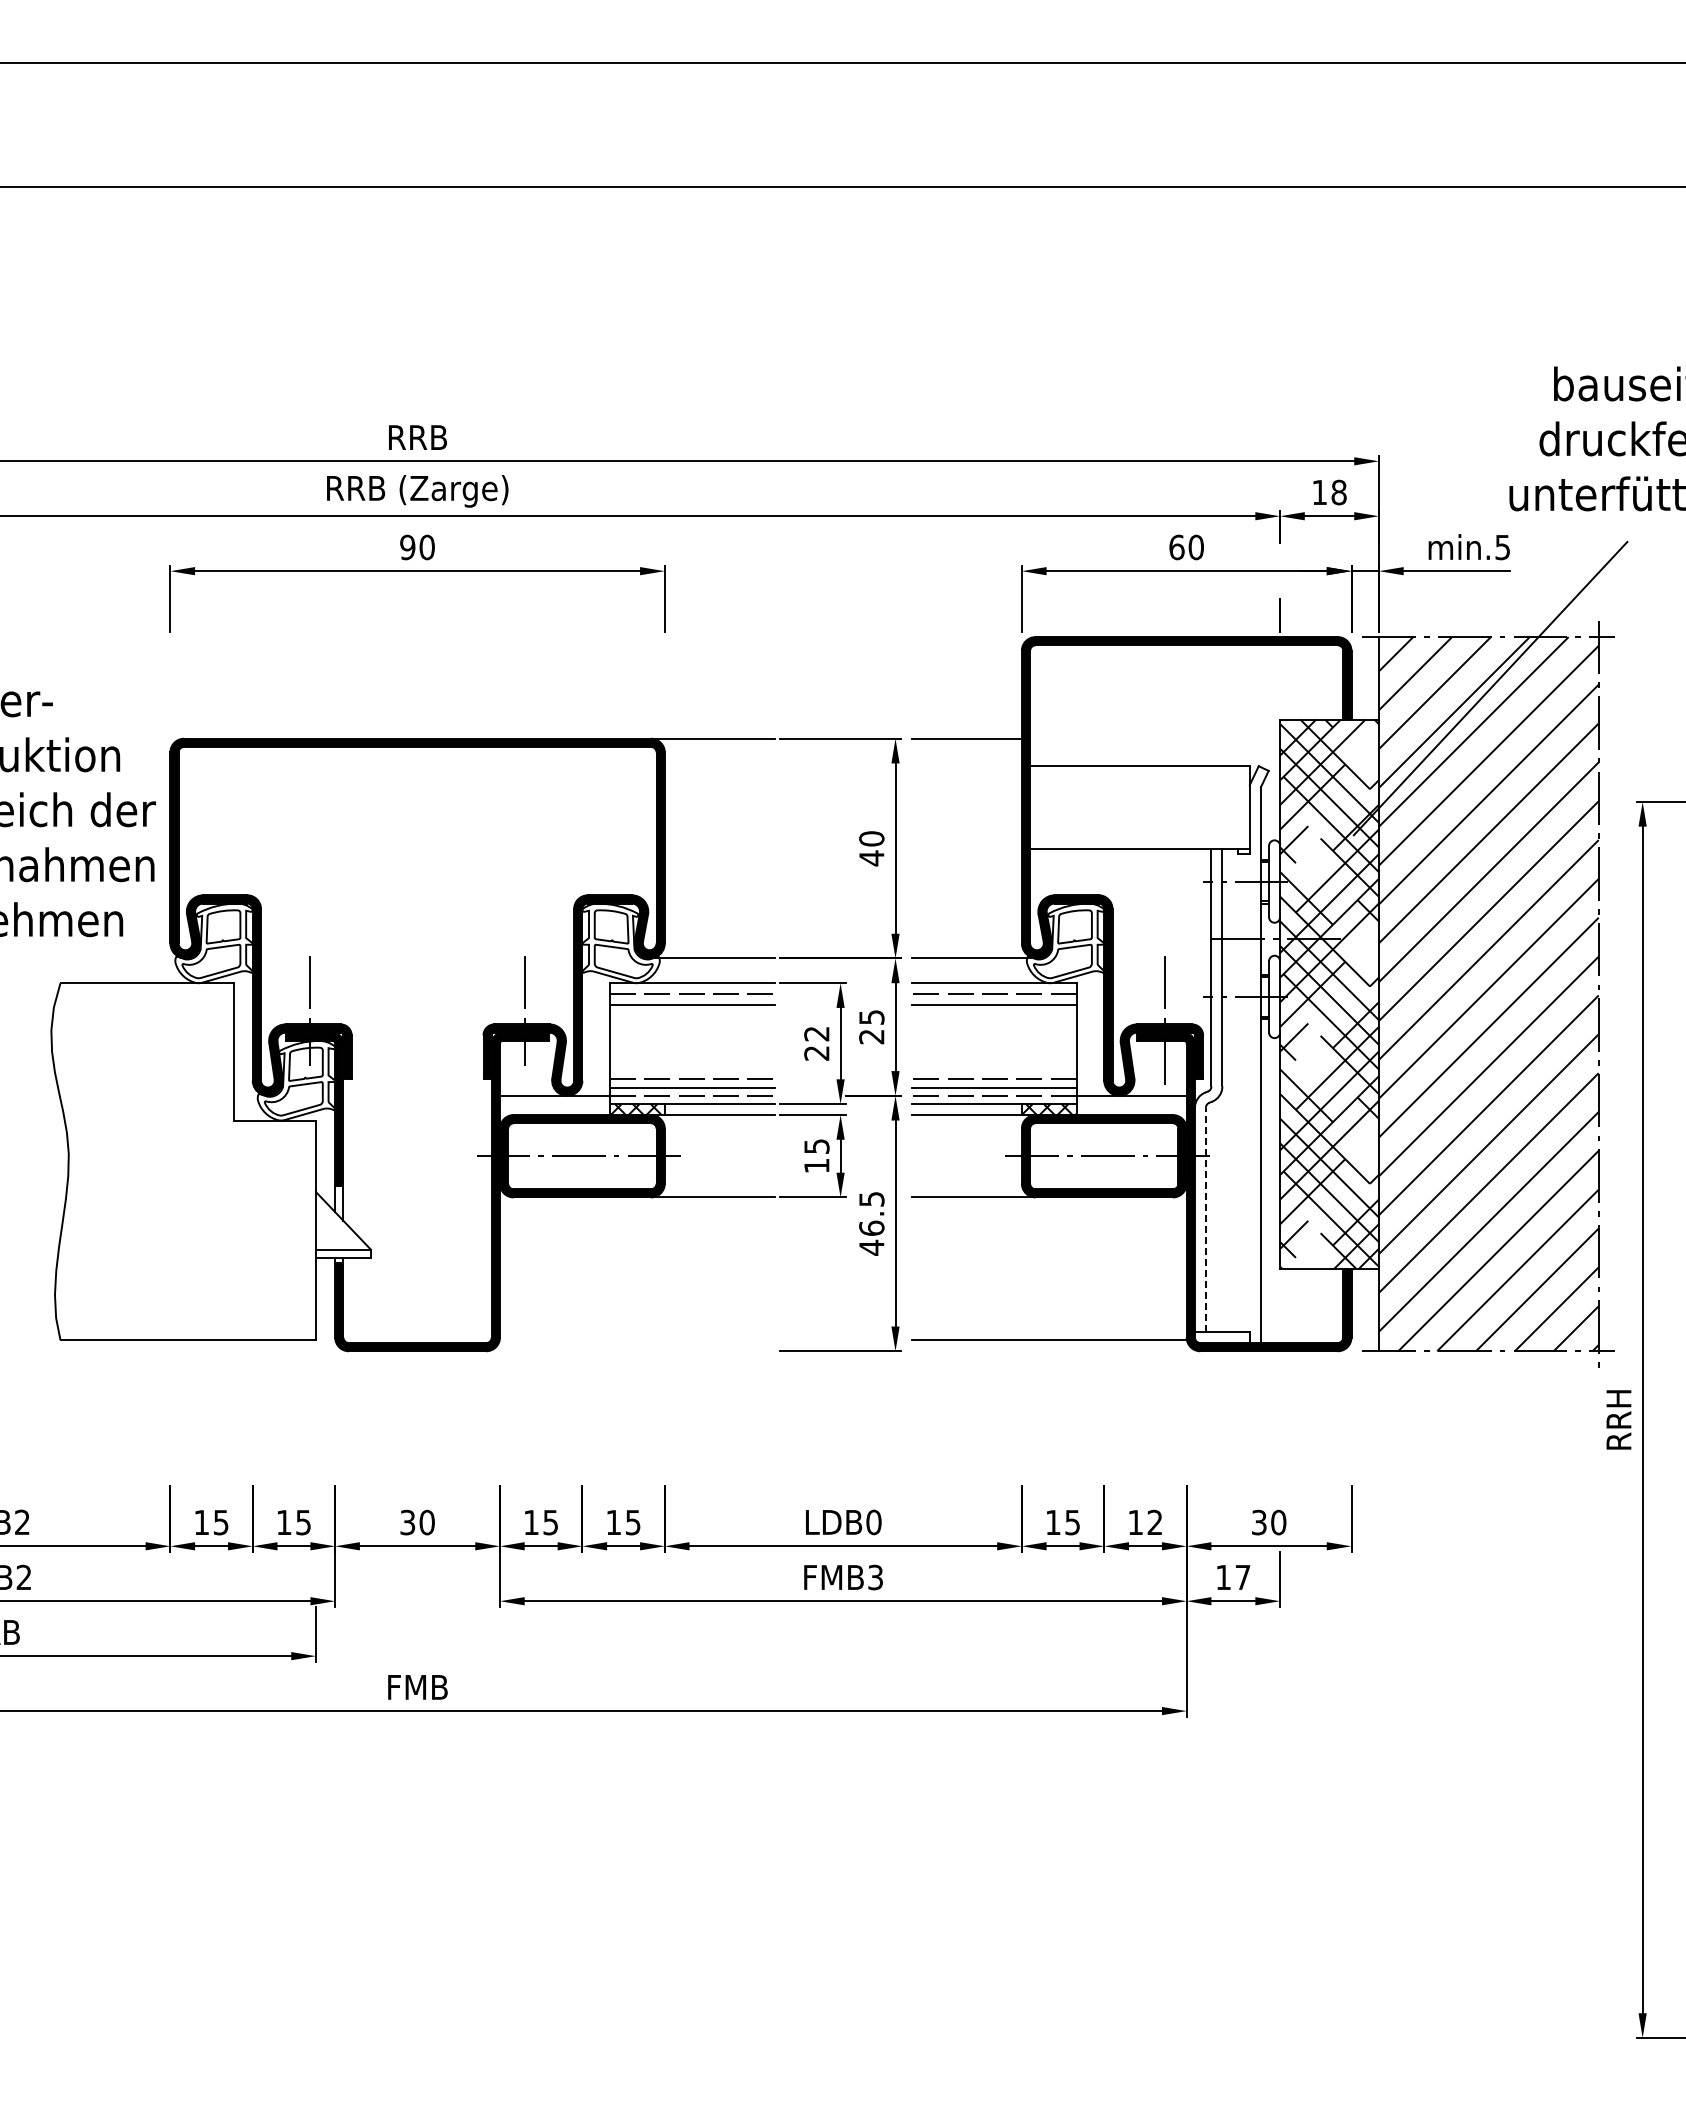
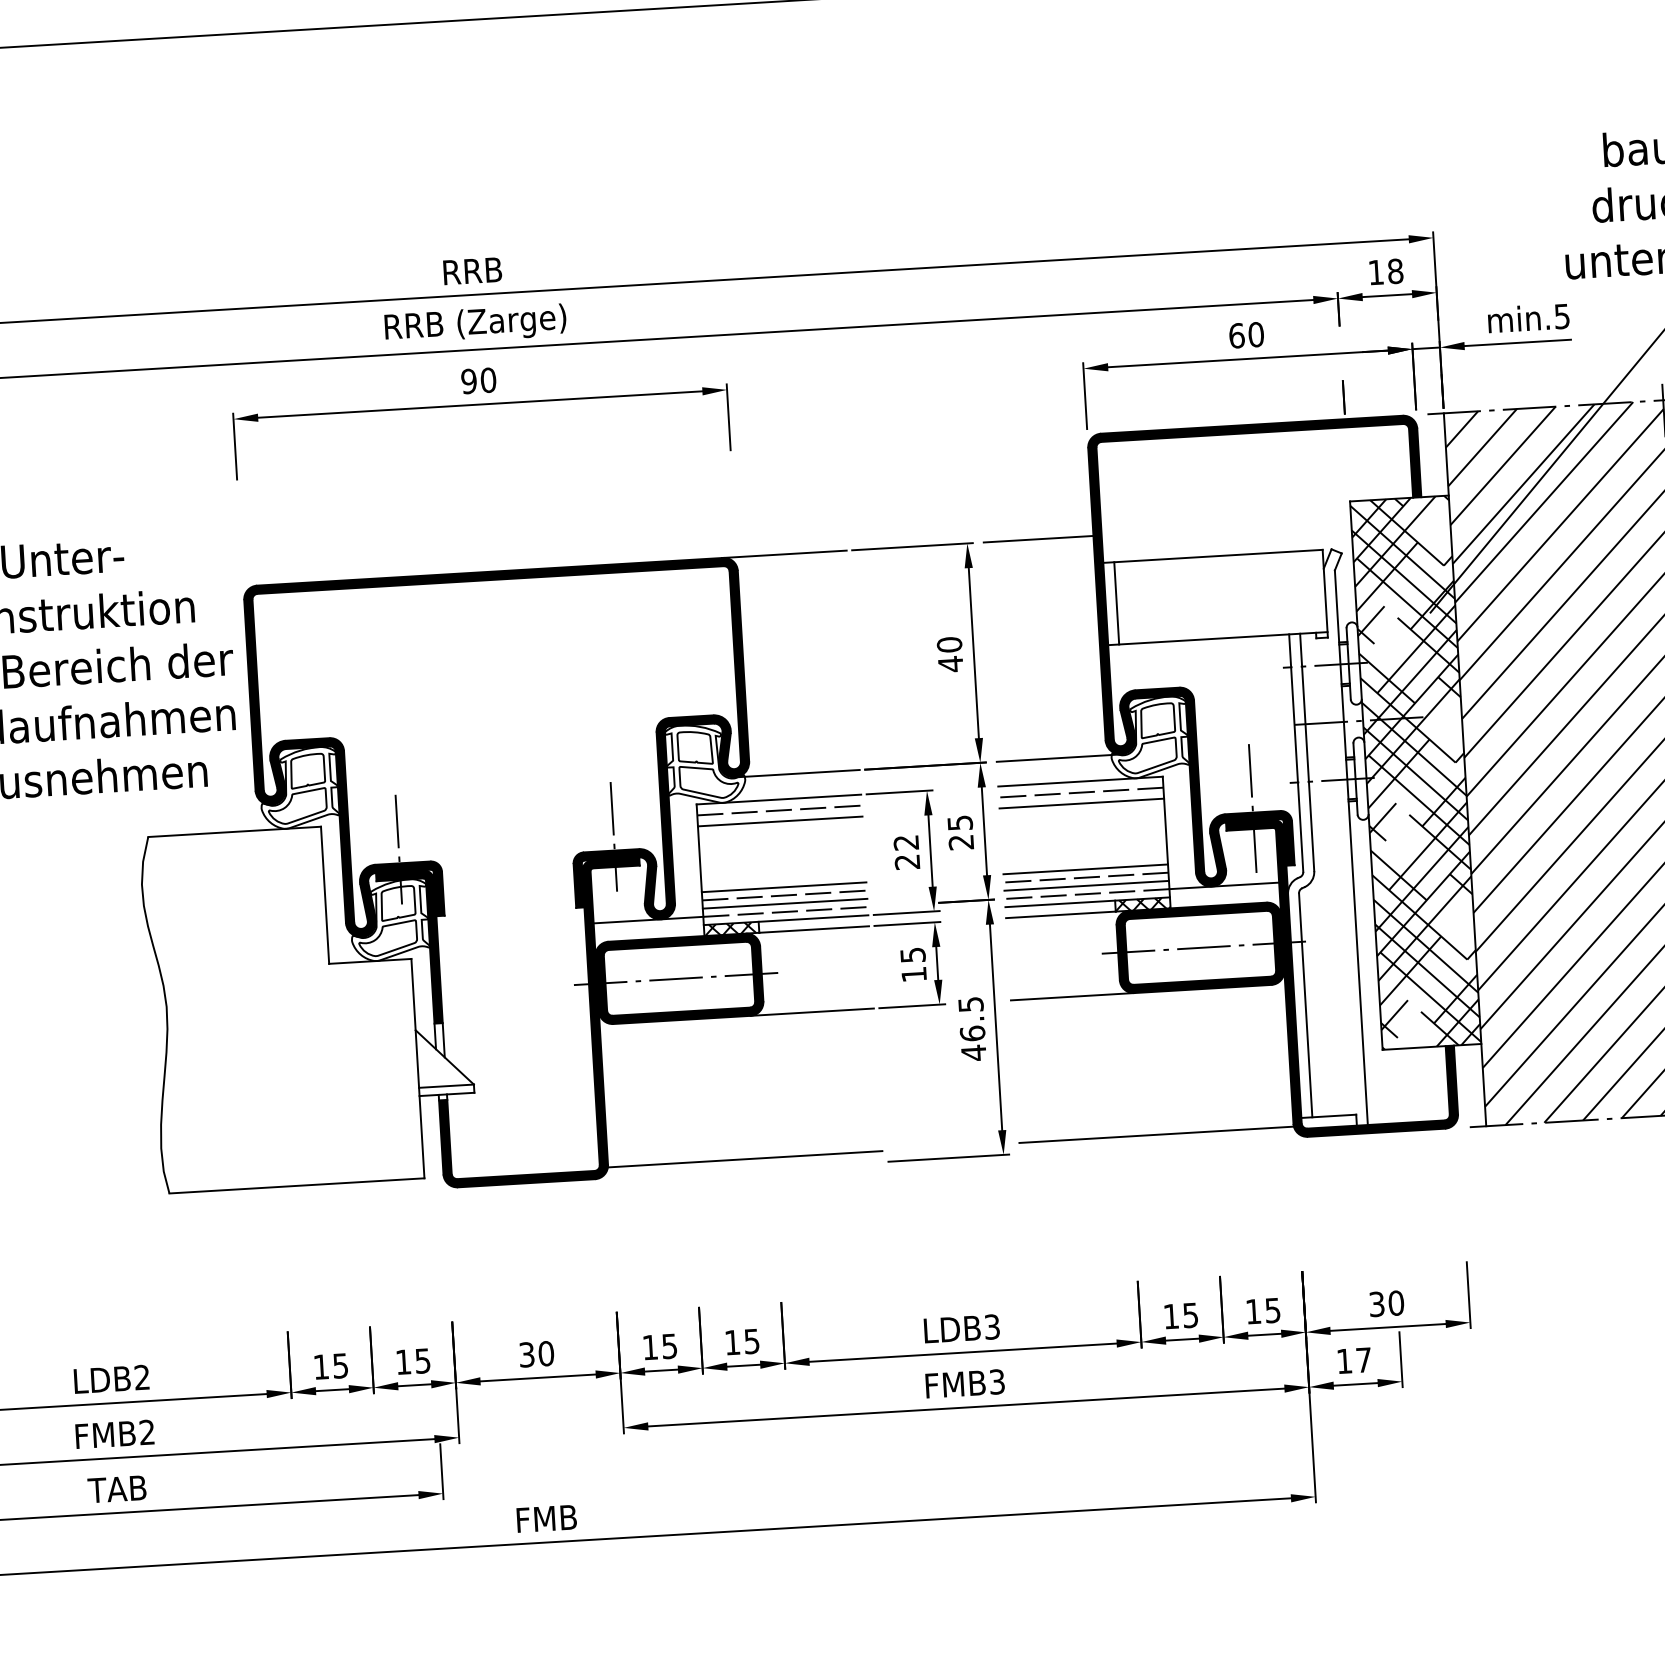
line: (1041, 807) -> (1117, 603), added
line: (691, 1071) -> (783, 887), added
line: (994, 1071) -> (1085, 869), added
line: (1205, 1219) -> (1305, 1004), dashed -> solid
line: (636, 1340) -> (744, 1159), added
text: (873, 1522) -> (991, 1327), LDB0 -> LDB3
text: (1154, 1522) -> (1272, 1310), 12 -> 15

